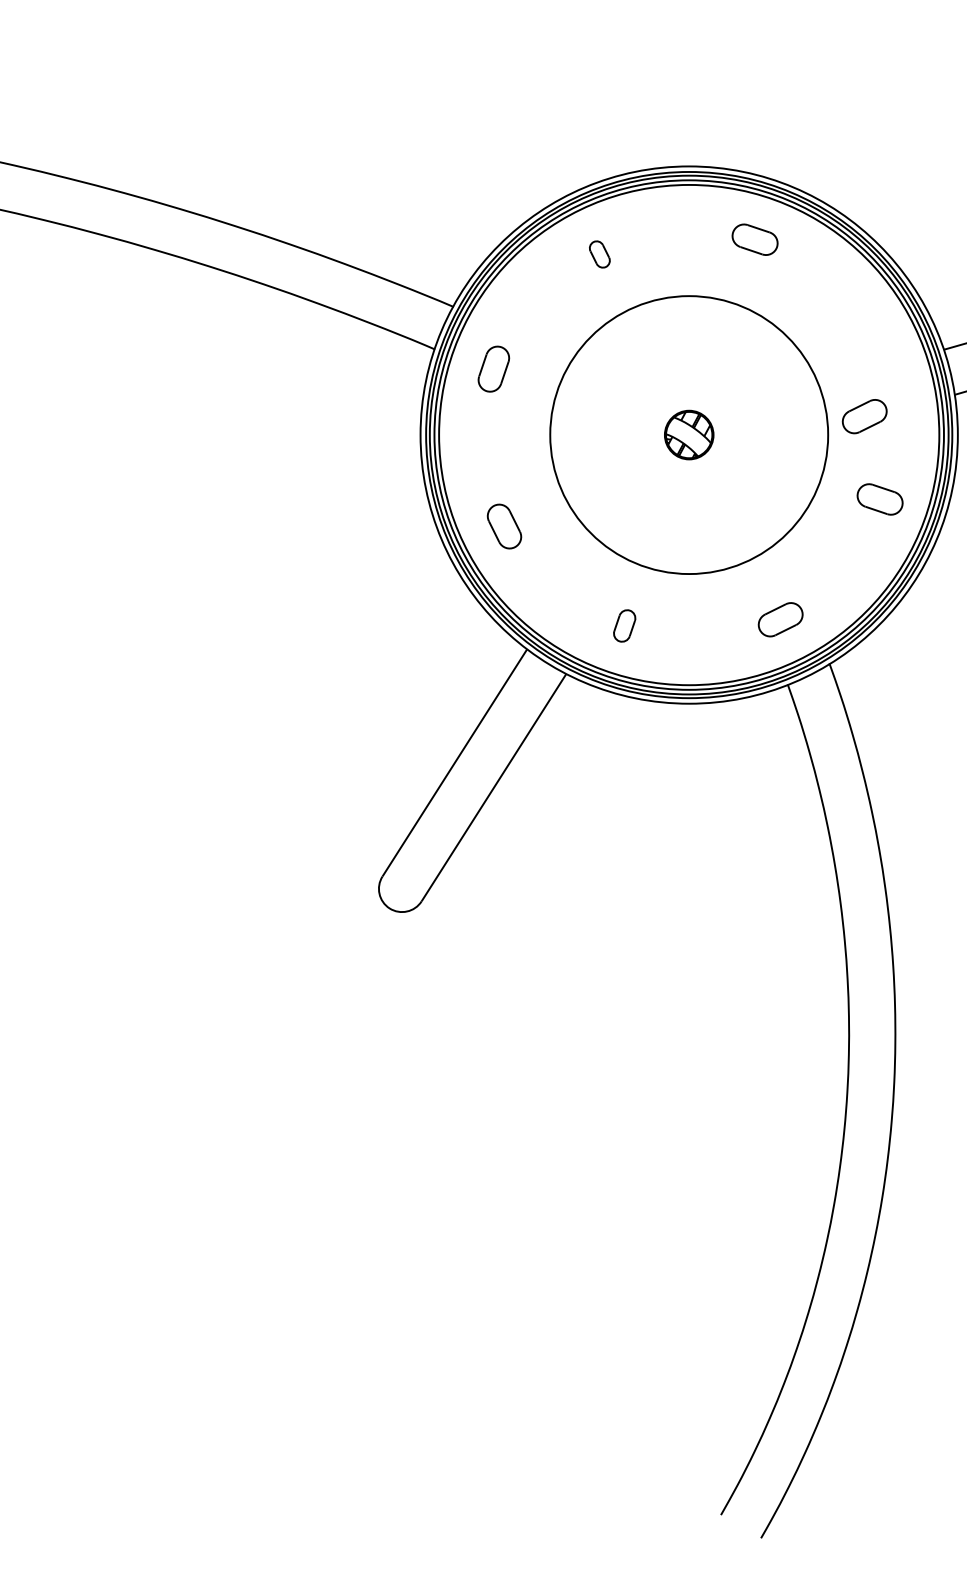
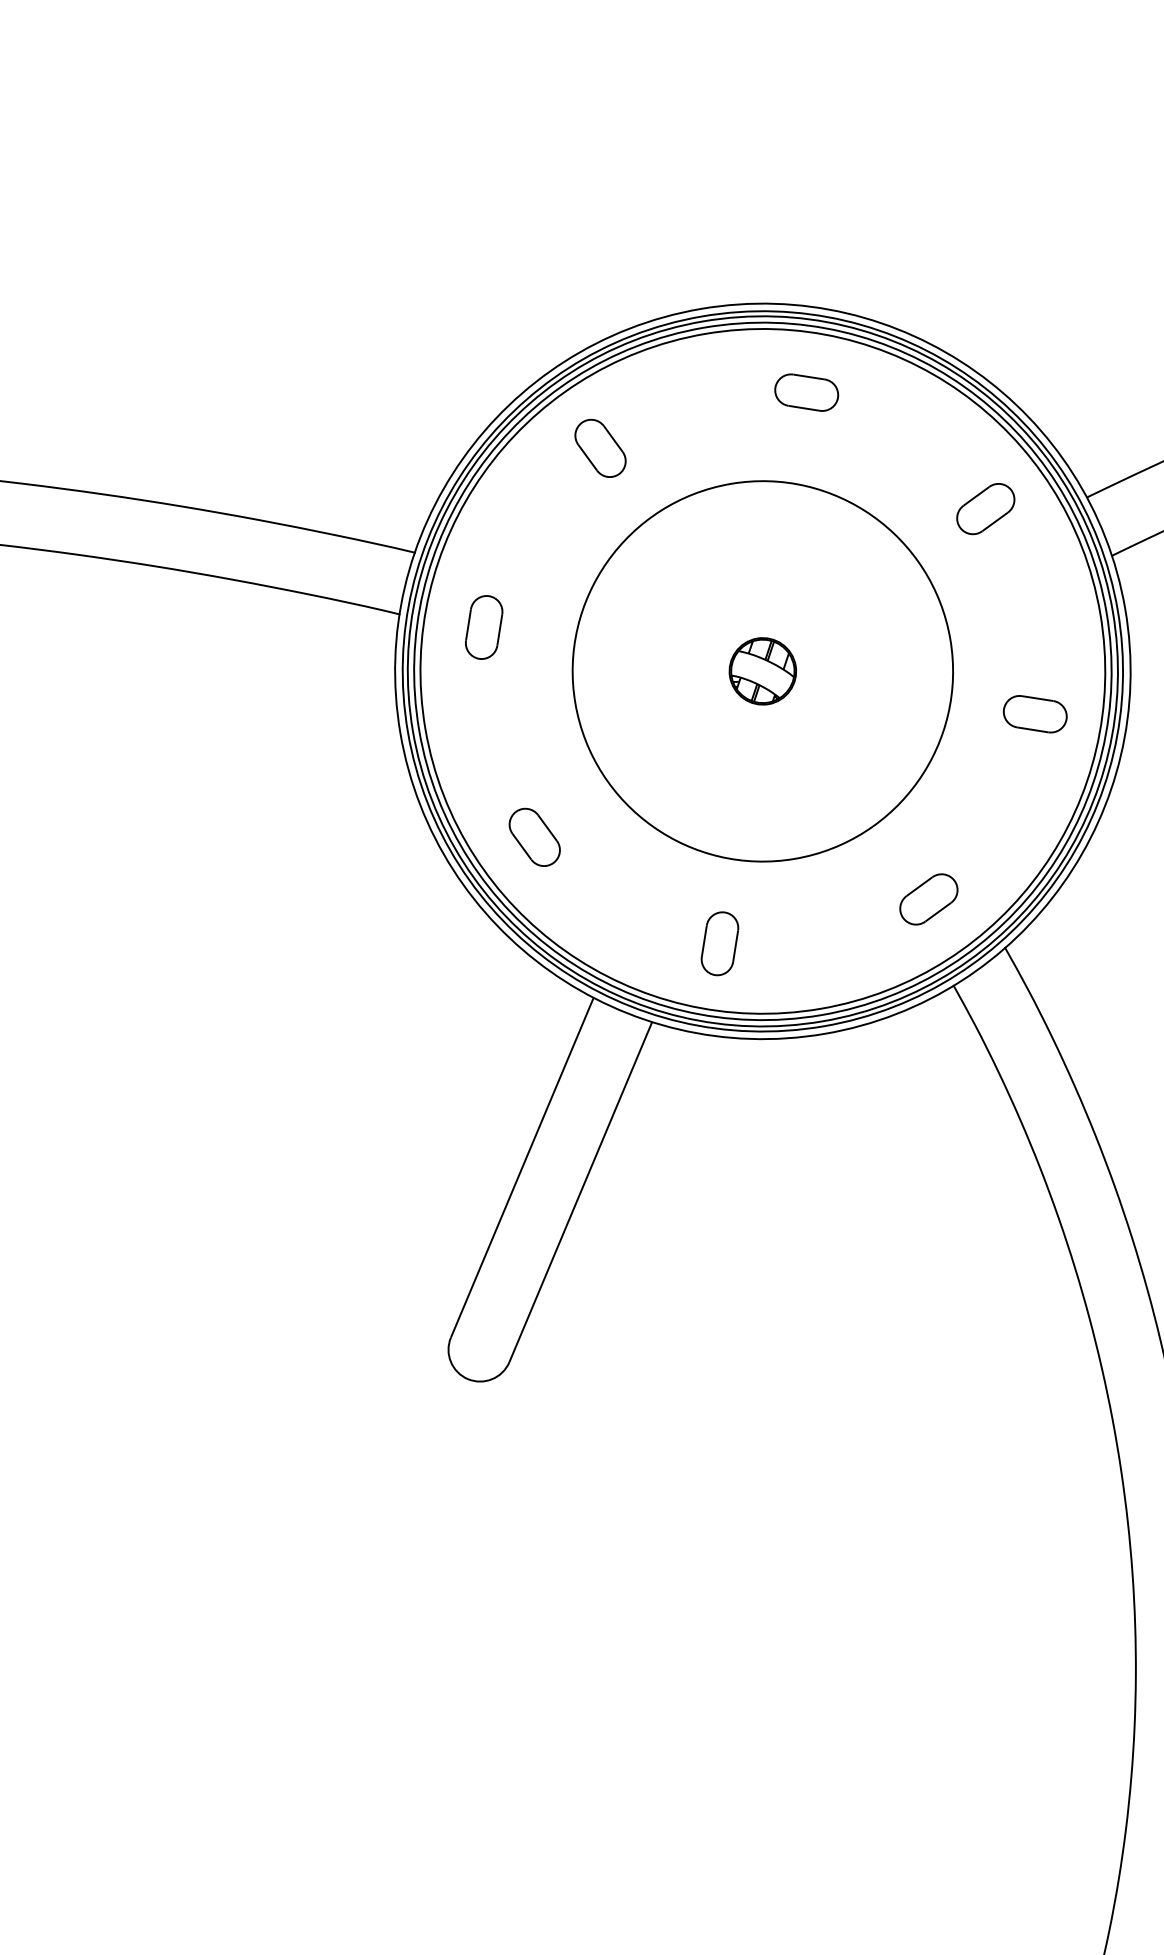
part: (599, 254) -> (600, 448), size x1.67
part: (864, 416) -> (985, 508), moved
part: (624, 625) -> (719, 943), size x1.43

